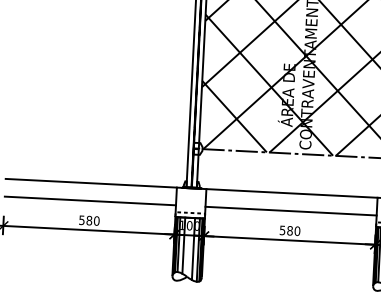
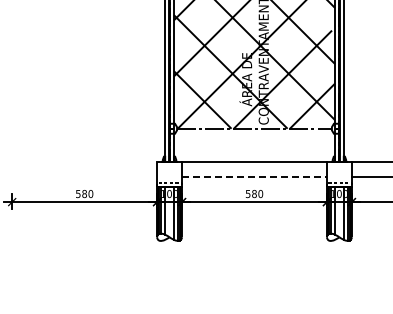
line: (91, 183) -> (84, 162), removed
line: (90, 201) -> (84, 177), removed
line: (291, 211) -> (254, 177), solid -> dashed

